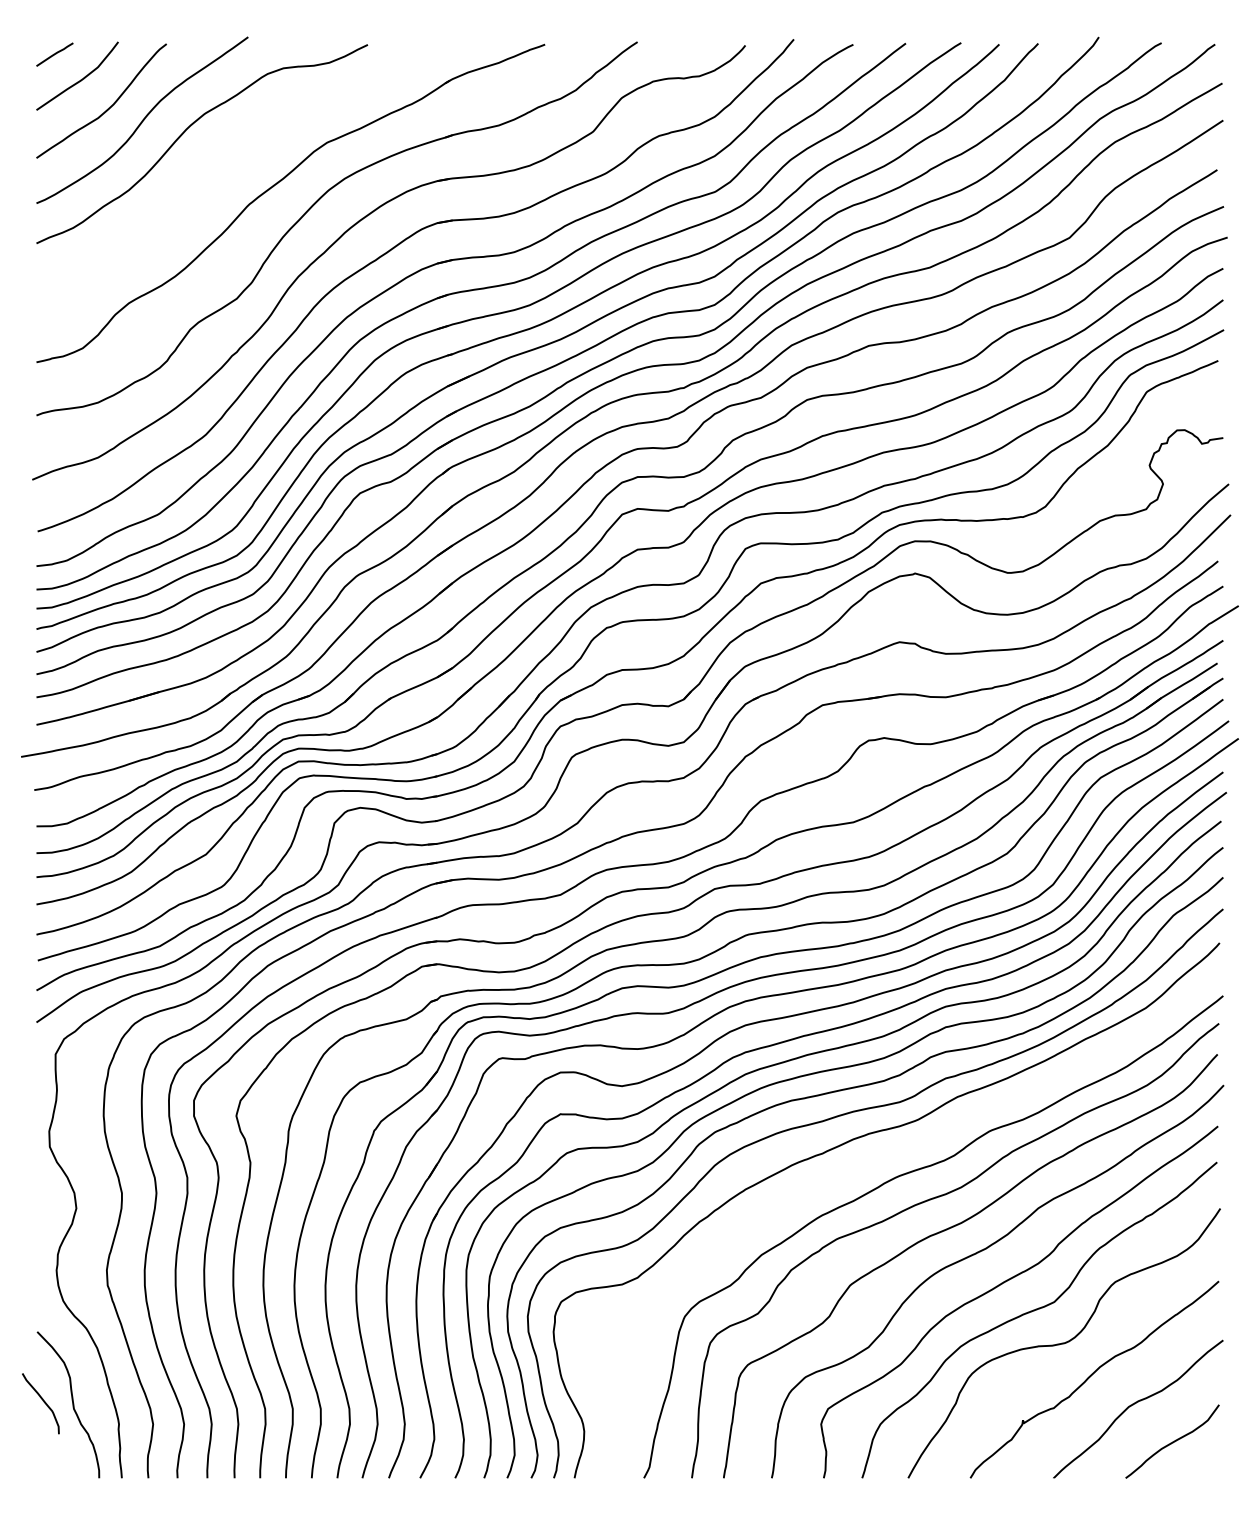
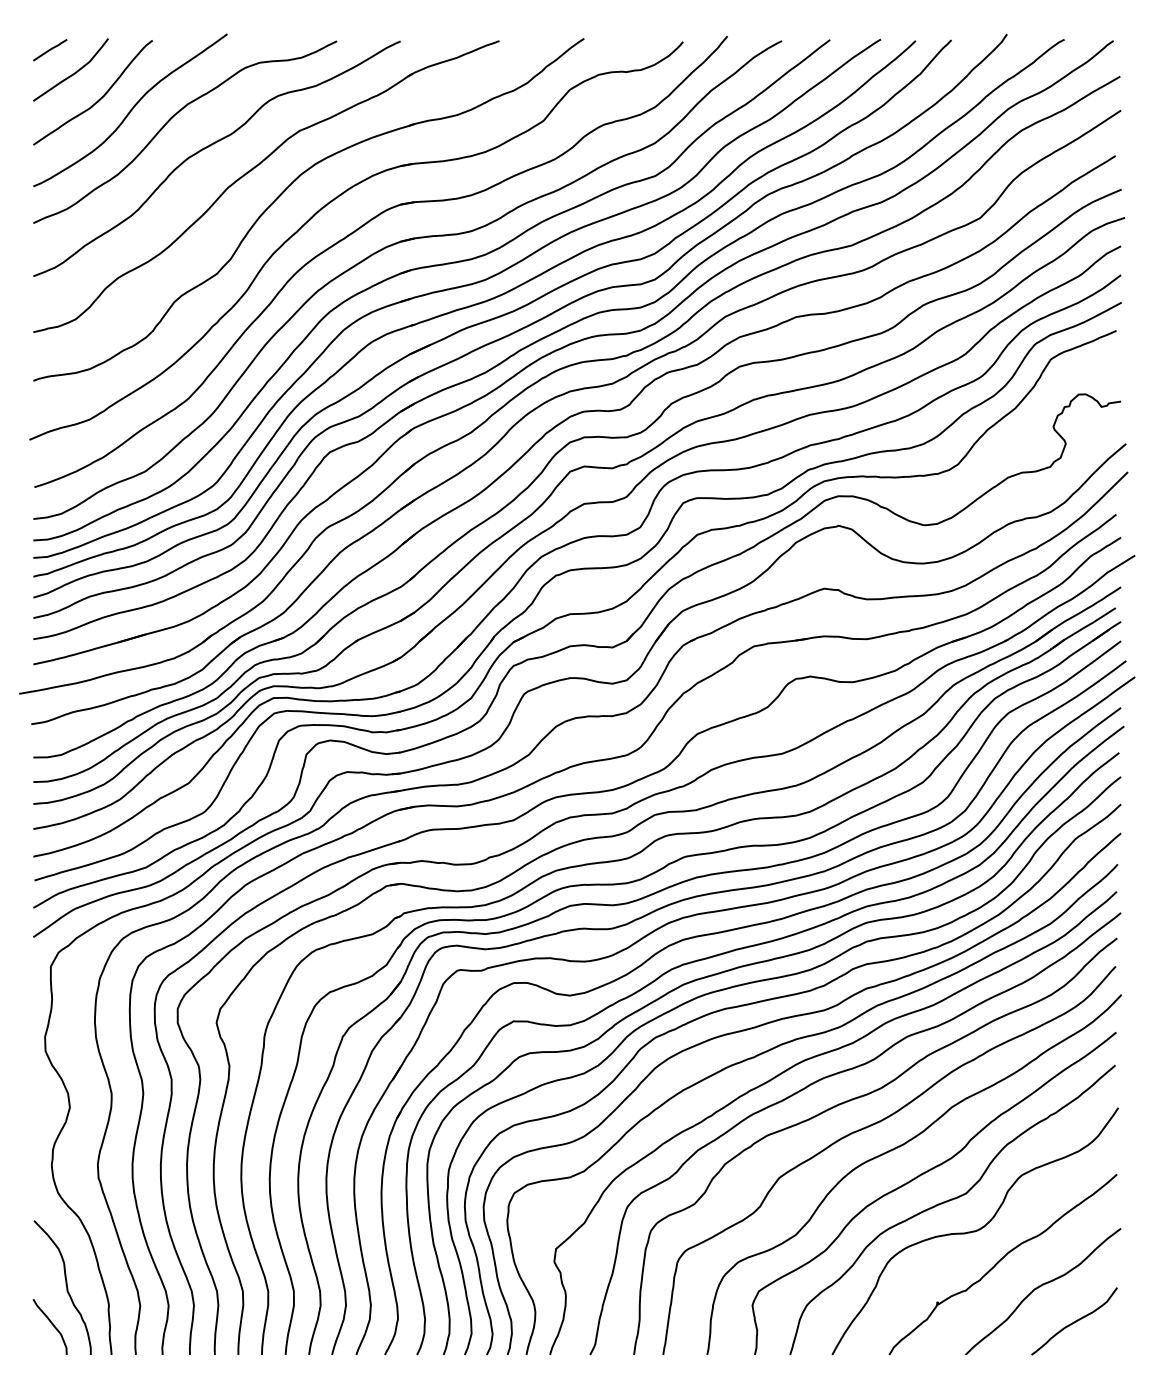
curve: (228, 160) -> (209, 147), added
curve: (885, 1155) -> (811, 1059), added
curve: (43, 1402) -> (52, 1325), moved

